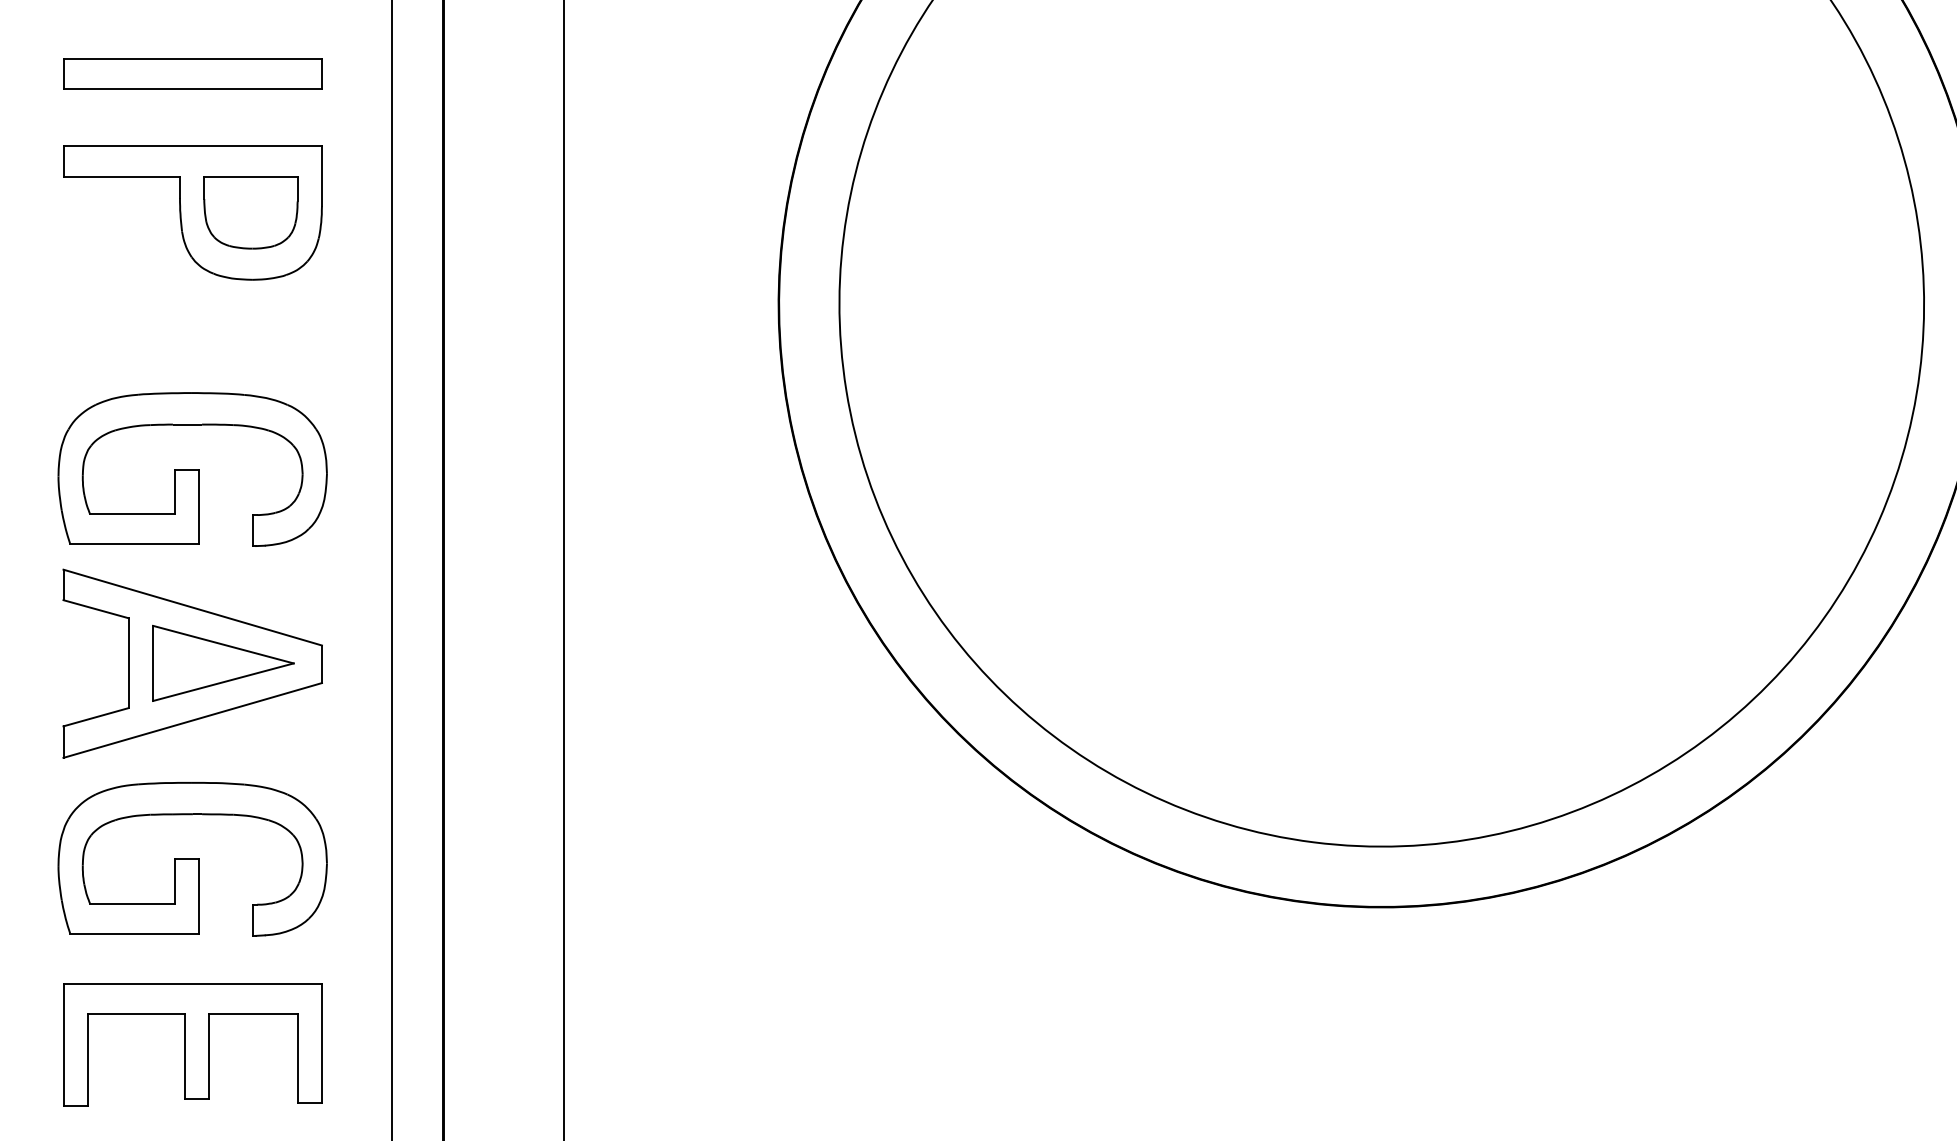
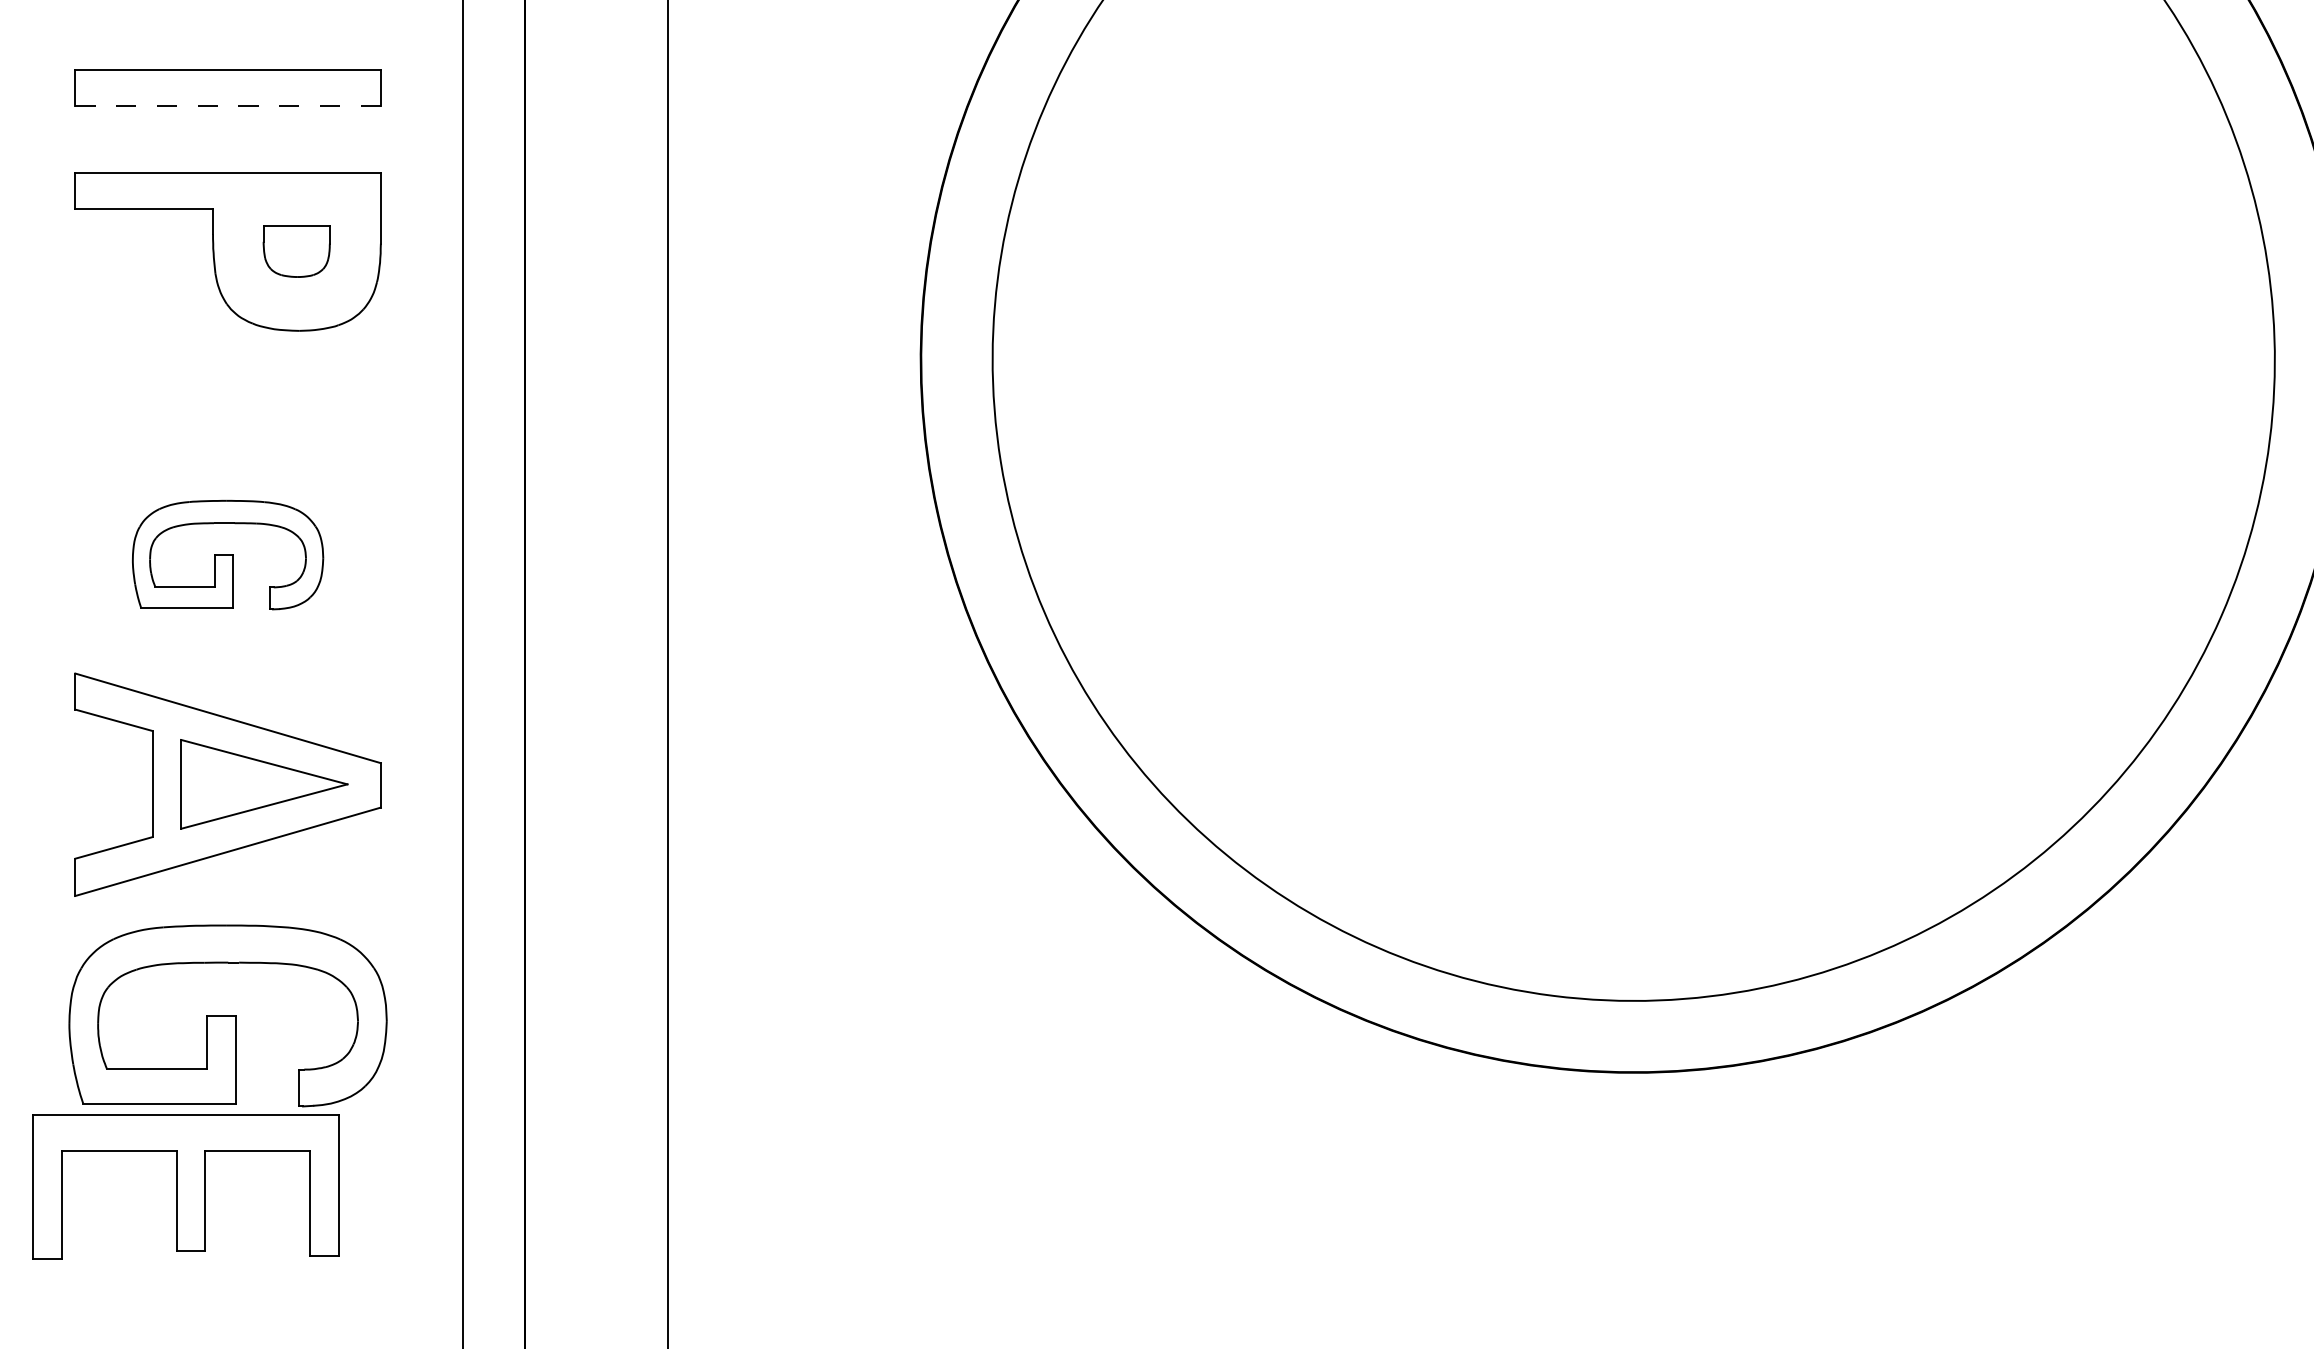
line: (193, 89) -> (228, 105), solid -> dashed
part: (250, 212) -> (296, 251), size x0.6
part: (192, 468) -> (227, 554), size x0.6
part: (192, 1044) -> (185, 1186), moved

